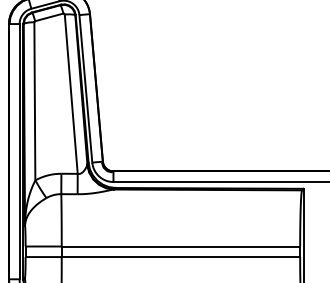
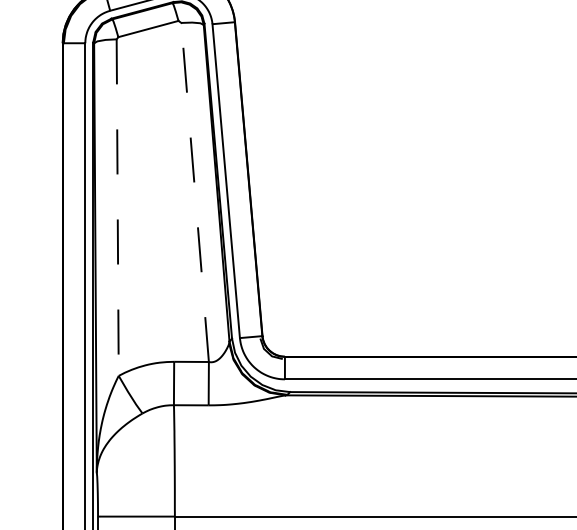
line: (71, 94) -> (195, 193), solid -> dashed
line: (34, 101) -> (116, 208), solid -> dashed

